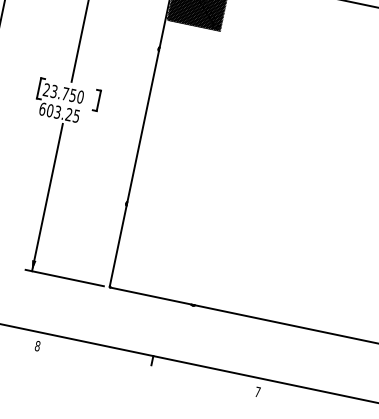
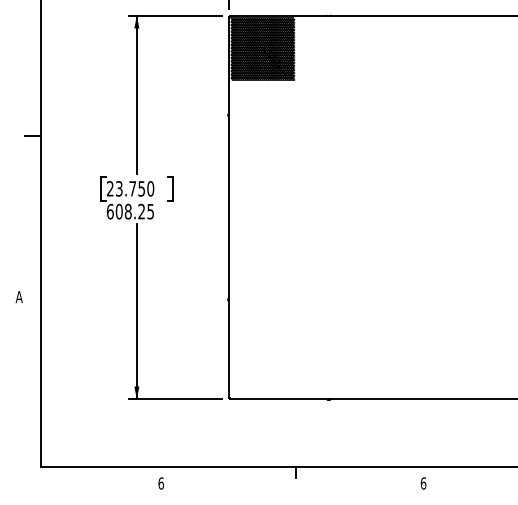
text: (57, 112) -> (127, 211), 603.25 -> 608.25
text: (37, 346) -> (160, 483), 8 -> 6
text: (257, 392) -> (423, 483), 7 -> 6

